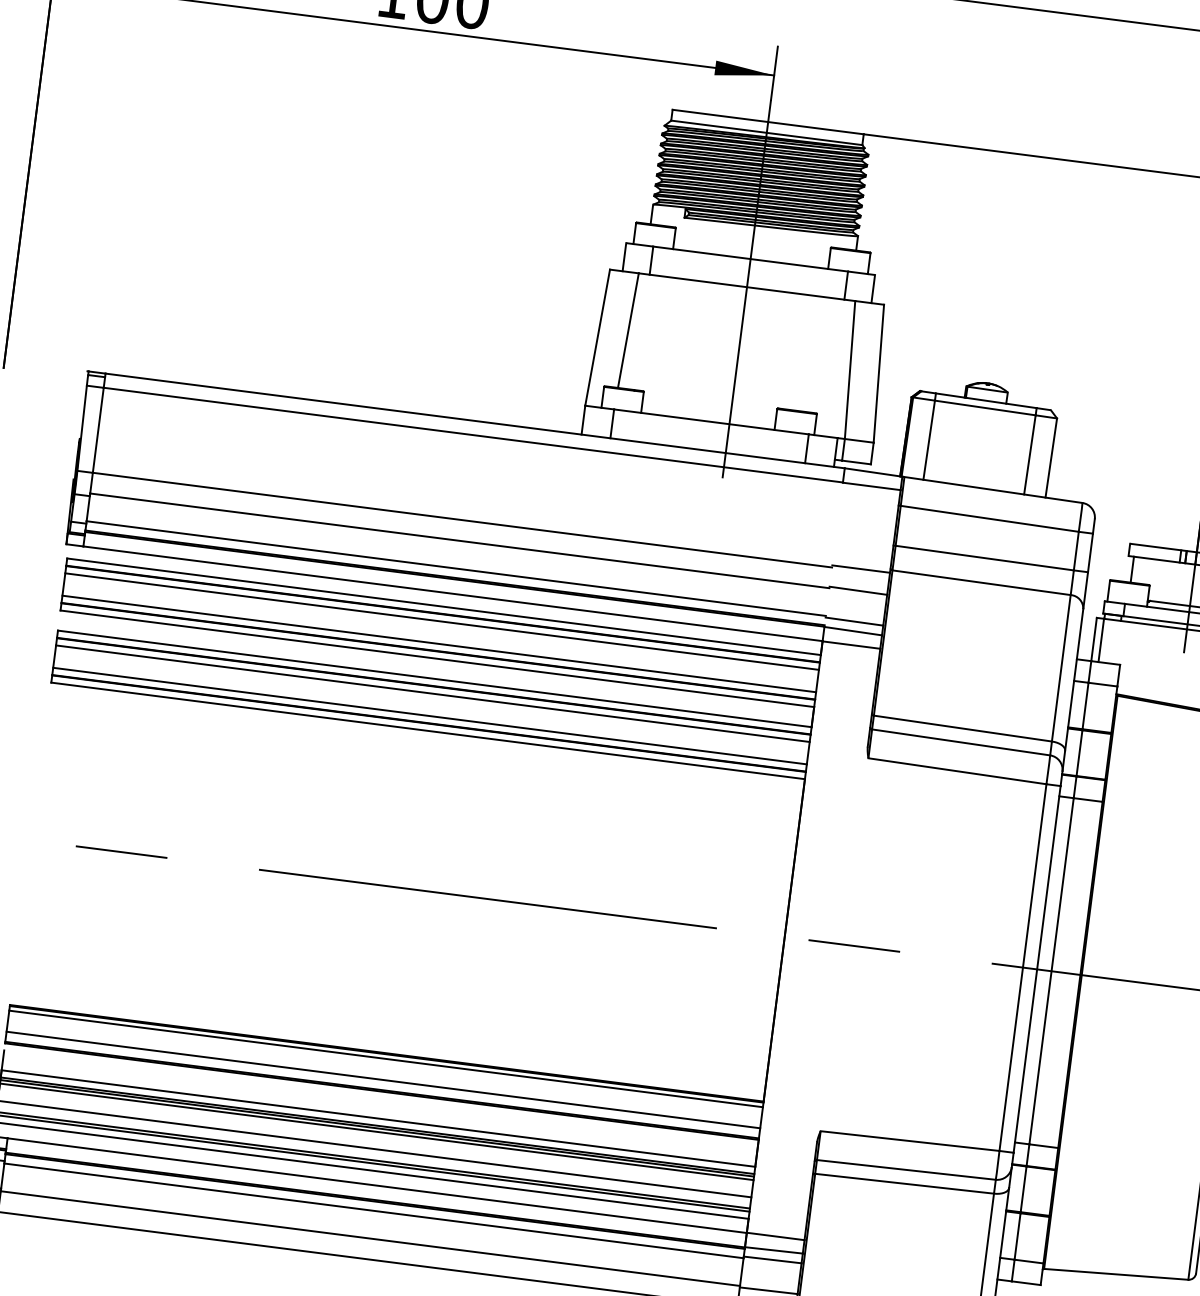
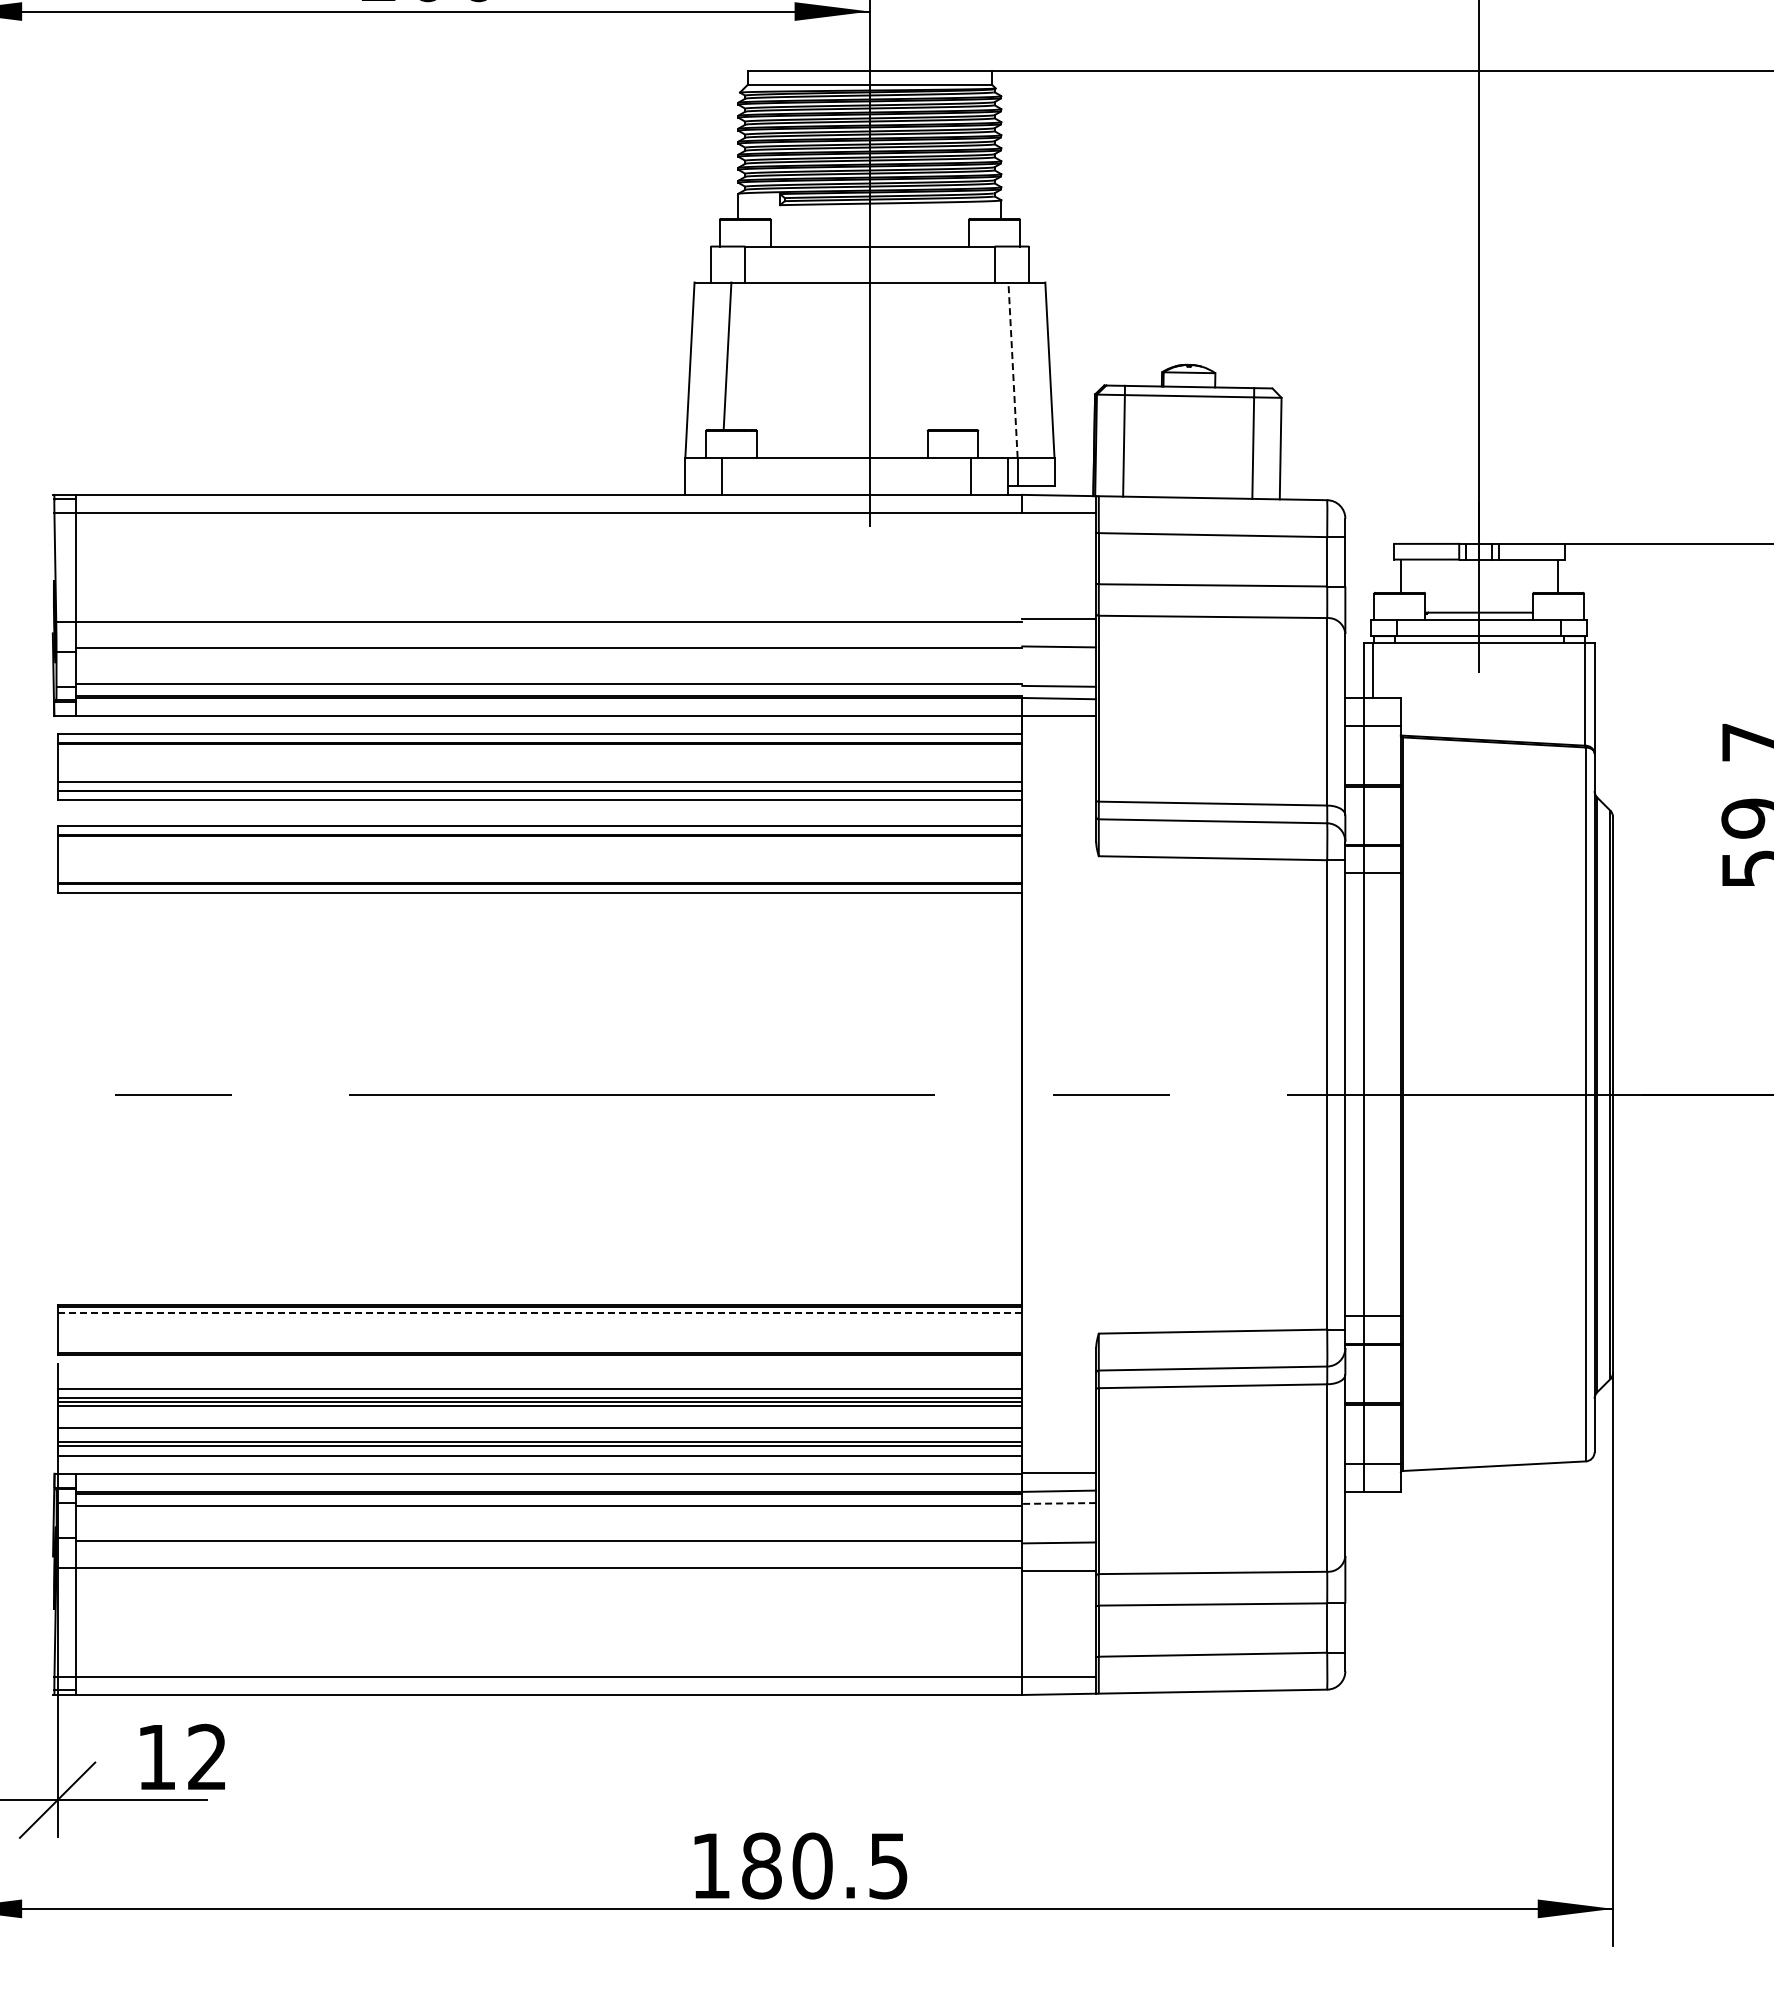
line: (850, 370) -> (1013, 370), solid -> dashed
line: (441, 621) -> (539, 752), removed
line: (432, 693) -> (539, 845), removed
line: (429, 715) -> (539, 873), removed
line: (385, 1058) -> (539, 1312), solid -> dashed
line: (383, 1079) -> (539, 1339), removed
line: (772, 1259) -> (1059, 1503), solid -> dashed

